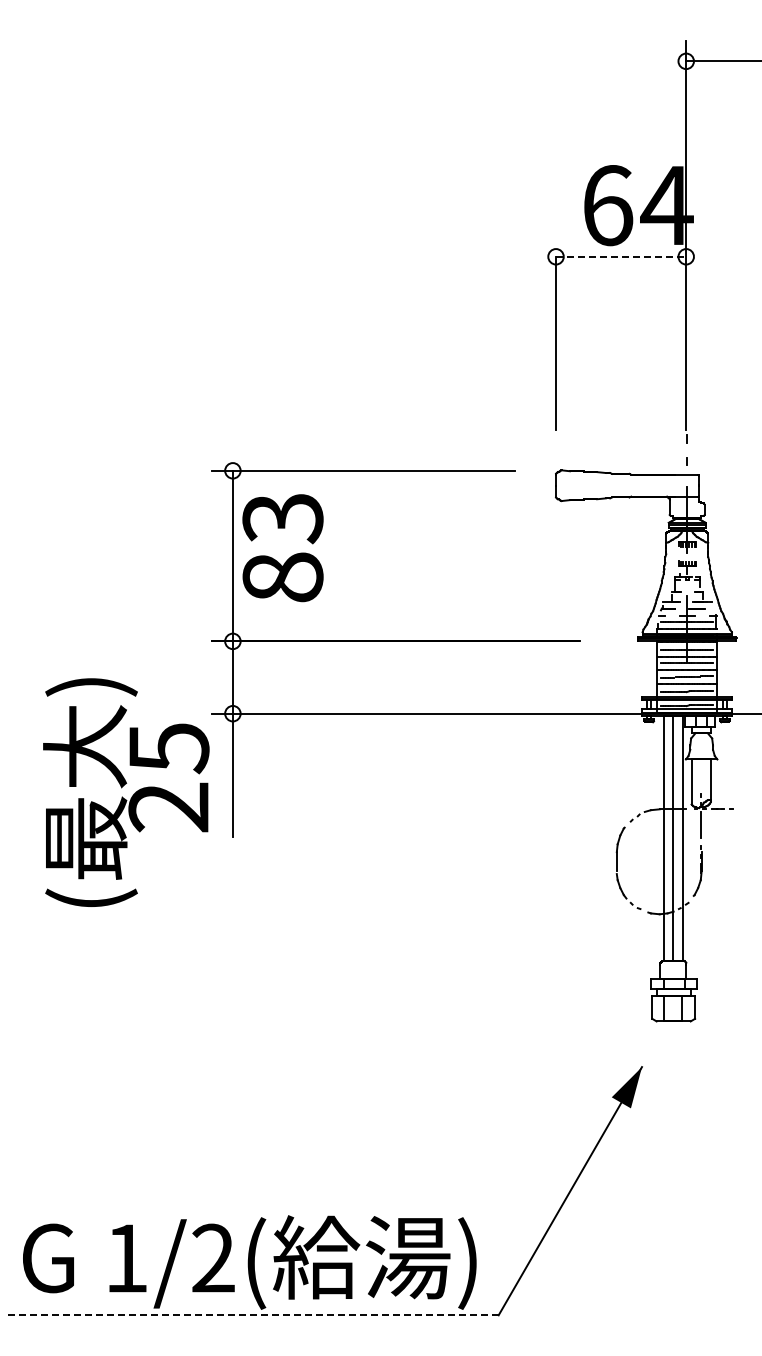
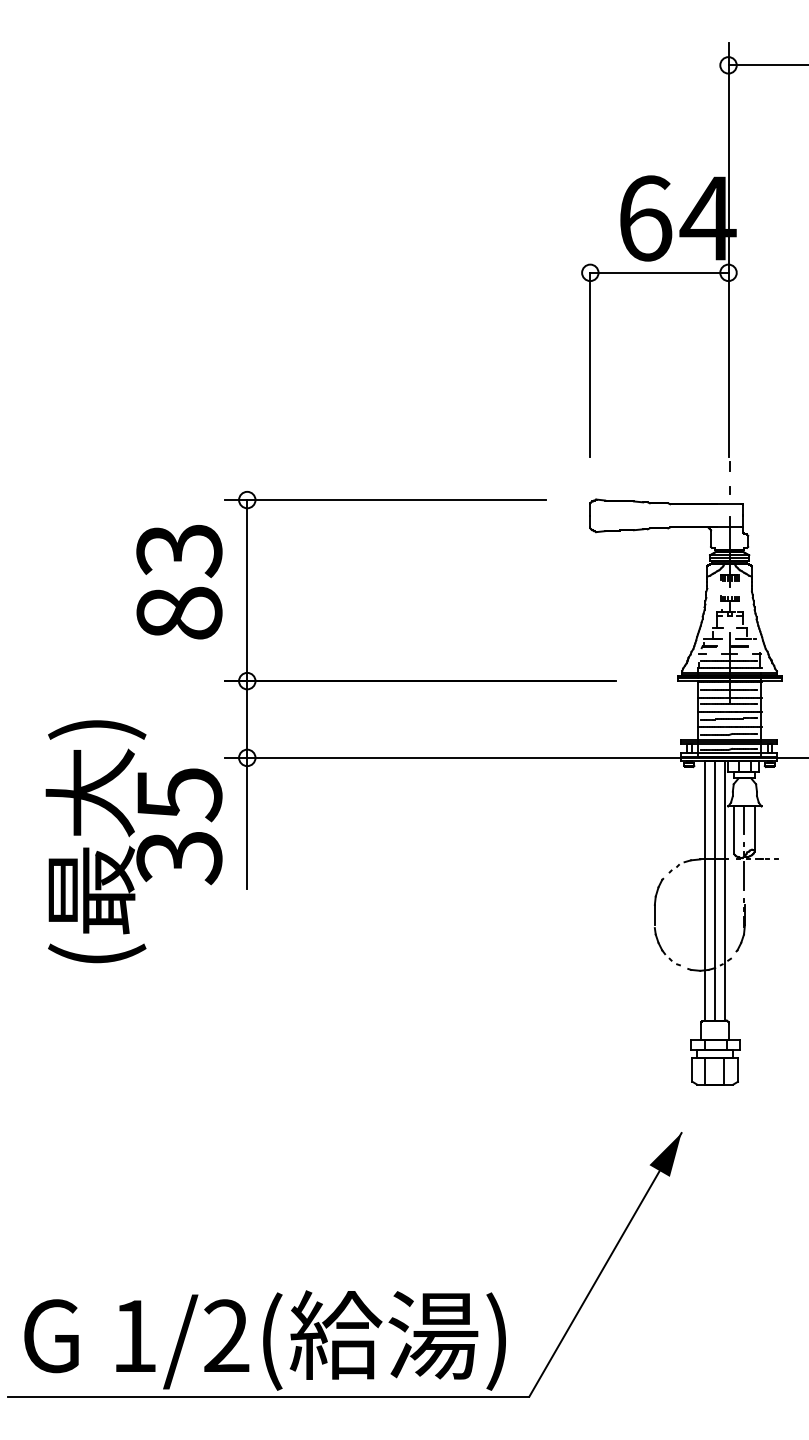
line: (621, 256) -> (659, 272), dashed -> solid
text: (282, 548) -> (178, 582), moved
line: (701, 772) -> (744, 820), added
text: (168, 807) -> (178, 857), 25 -> 35
line: (253, 1315) -> (269, 1396), dashed -> solid

